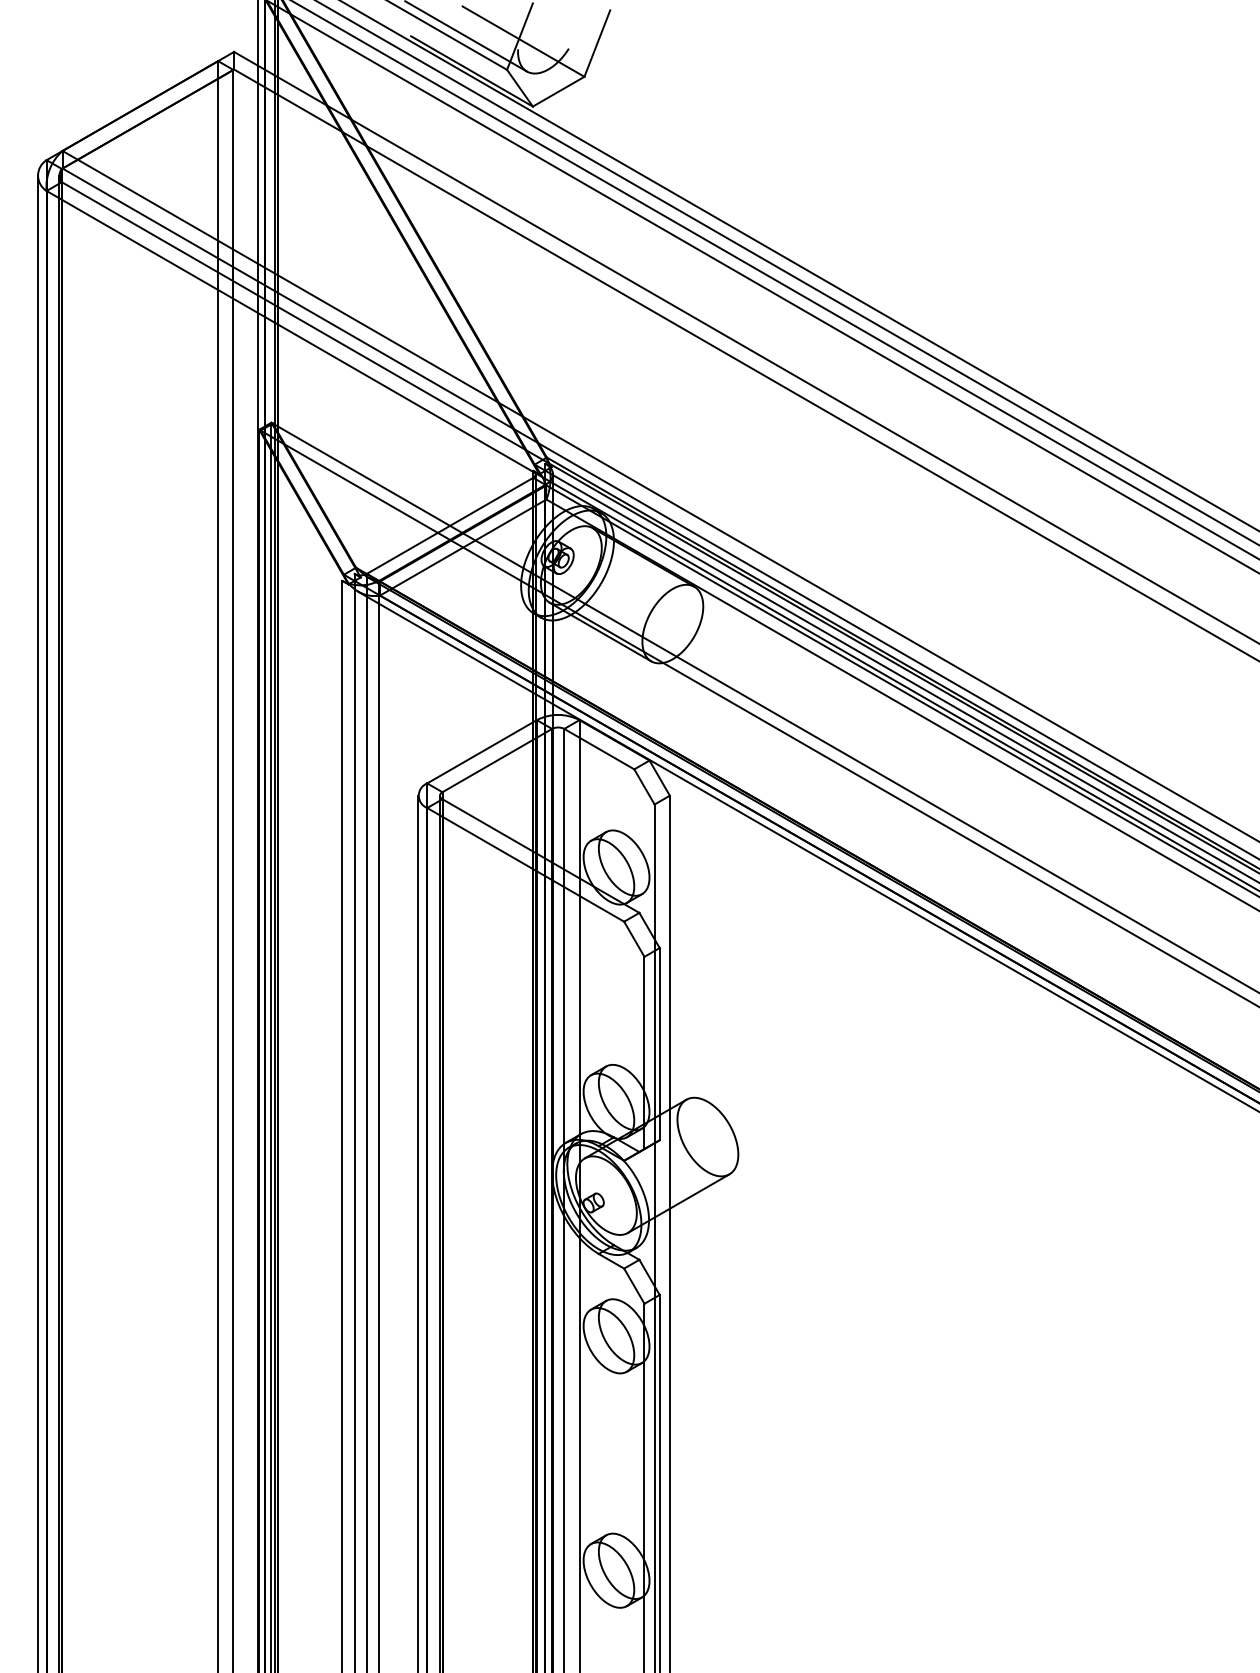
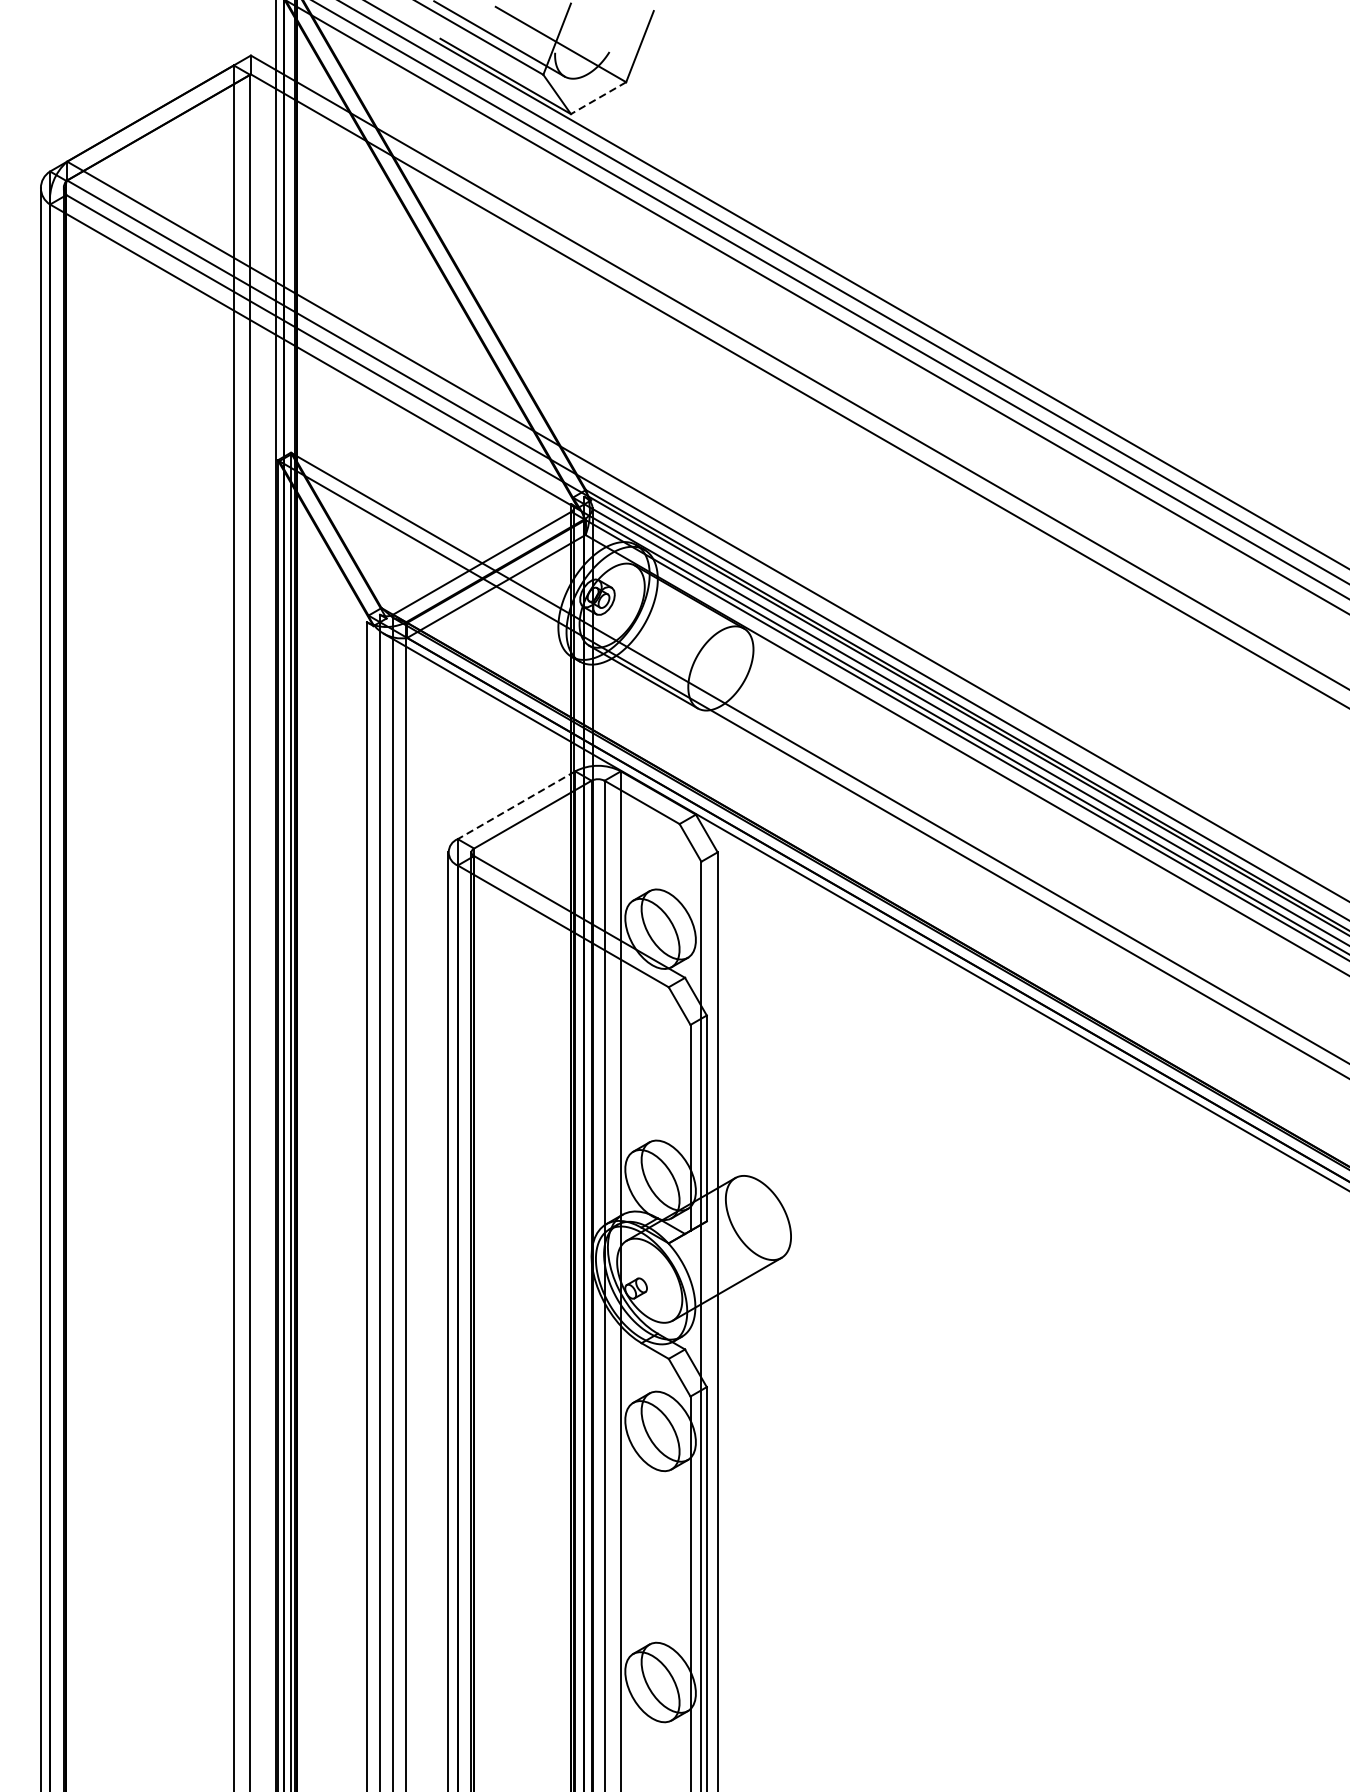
line: (558, 91) -> (598, 97), solid -> dashed
line: (481, 752) -> (515, 806), solid -> dashed

